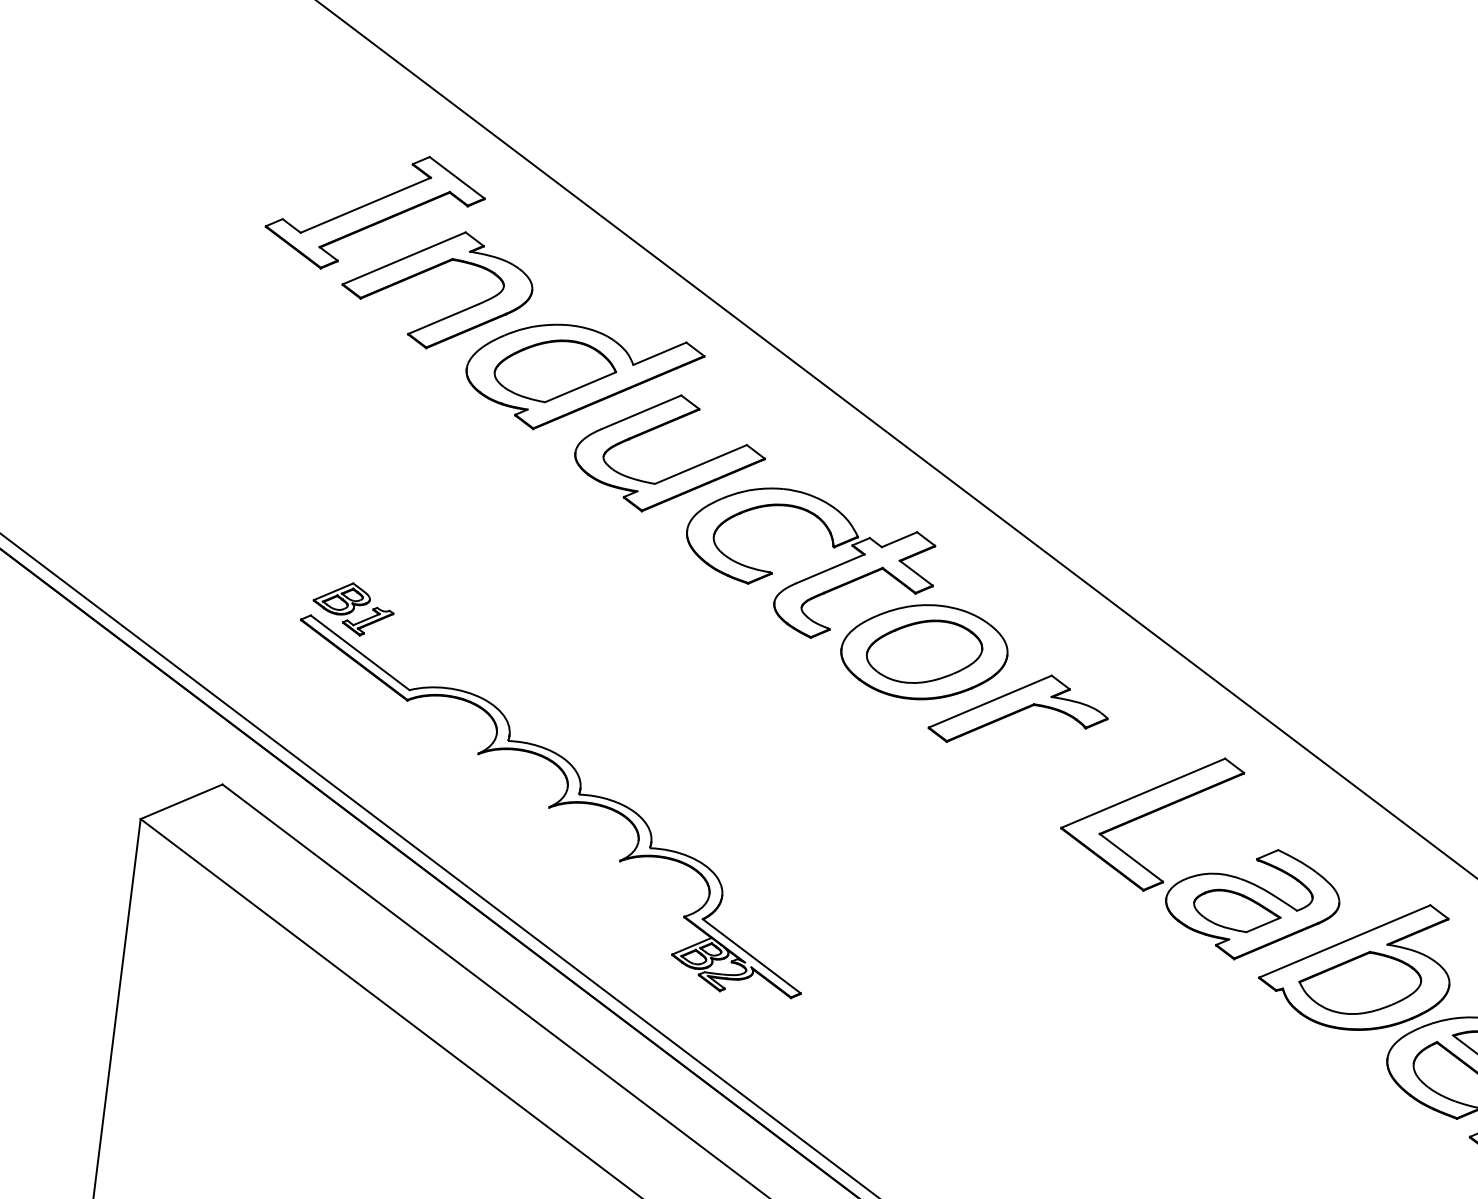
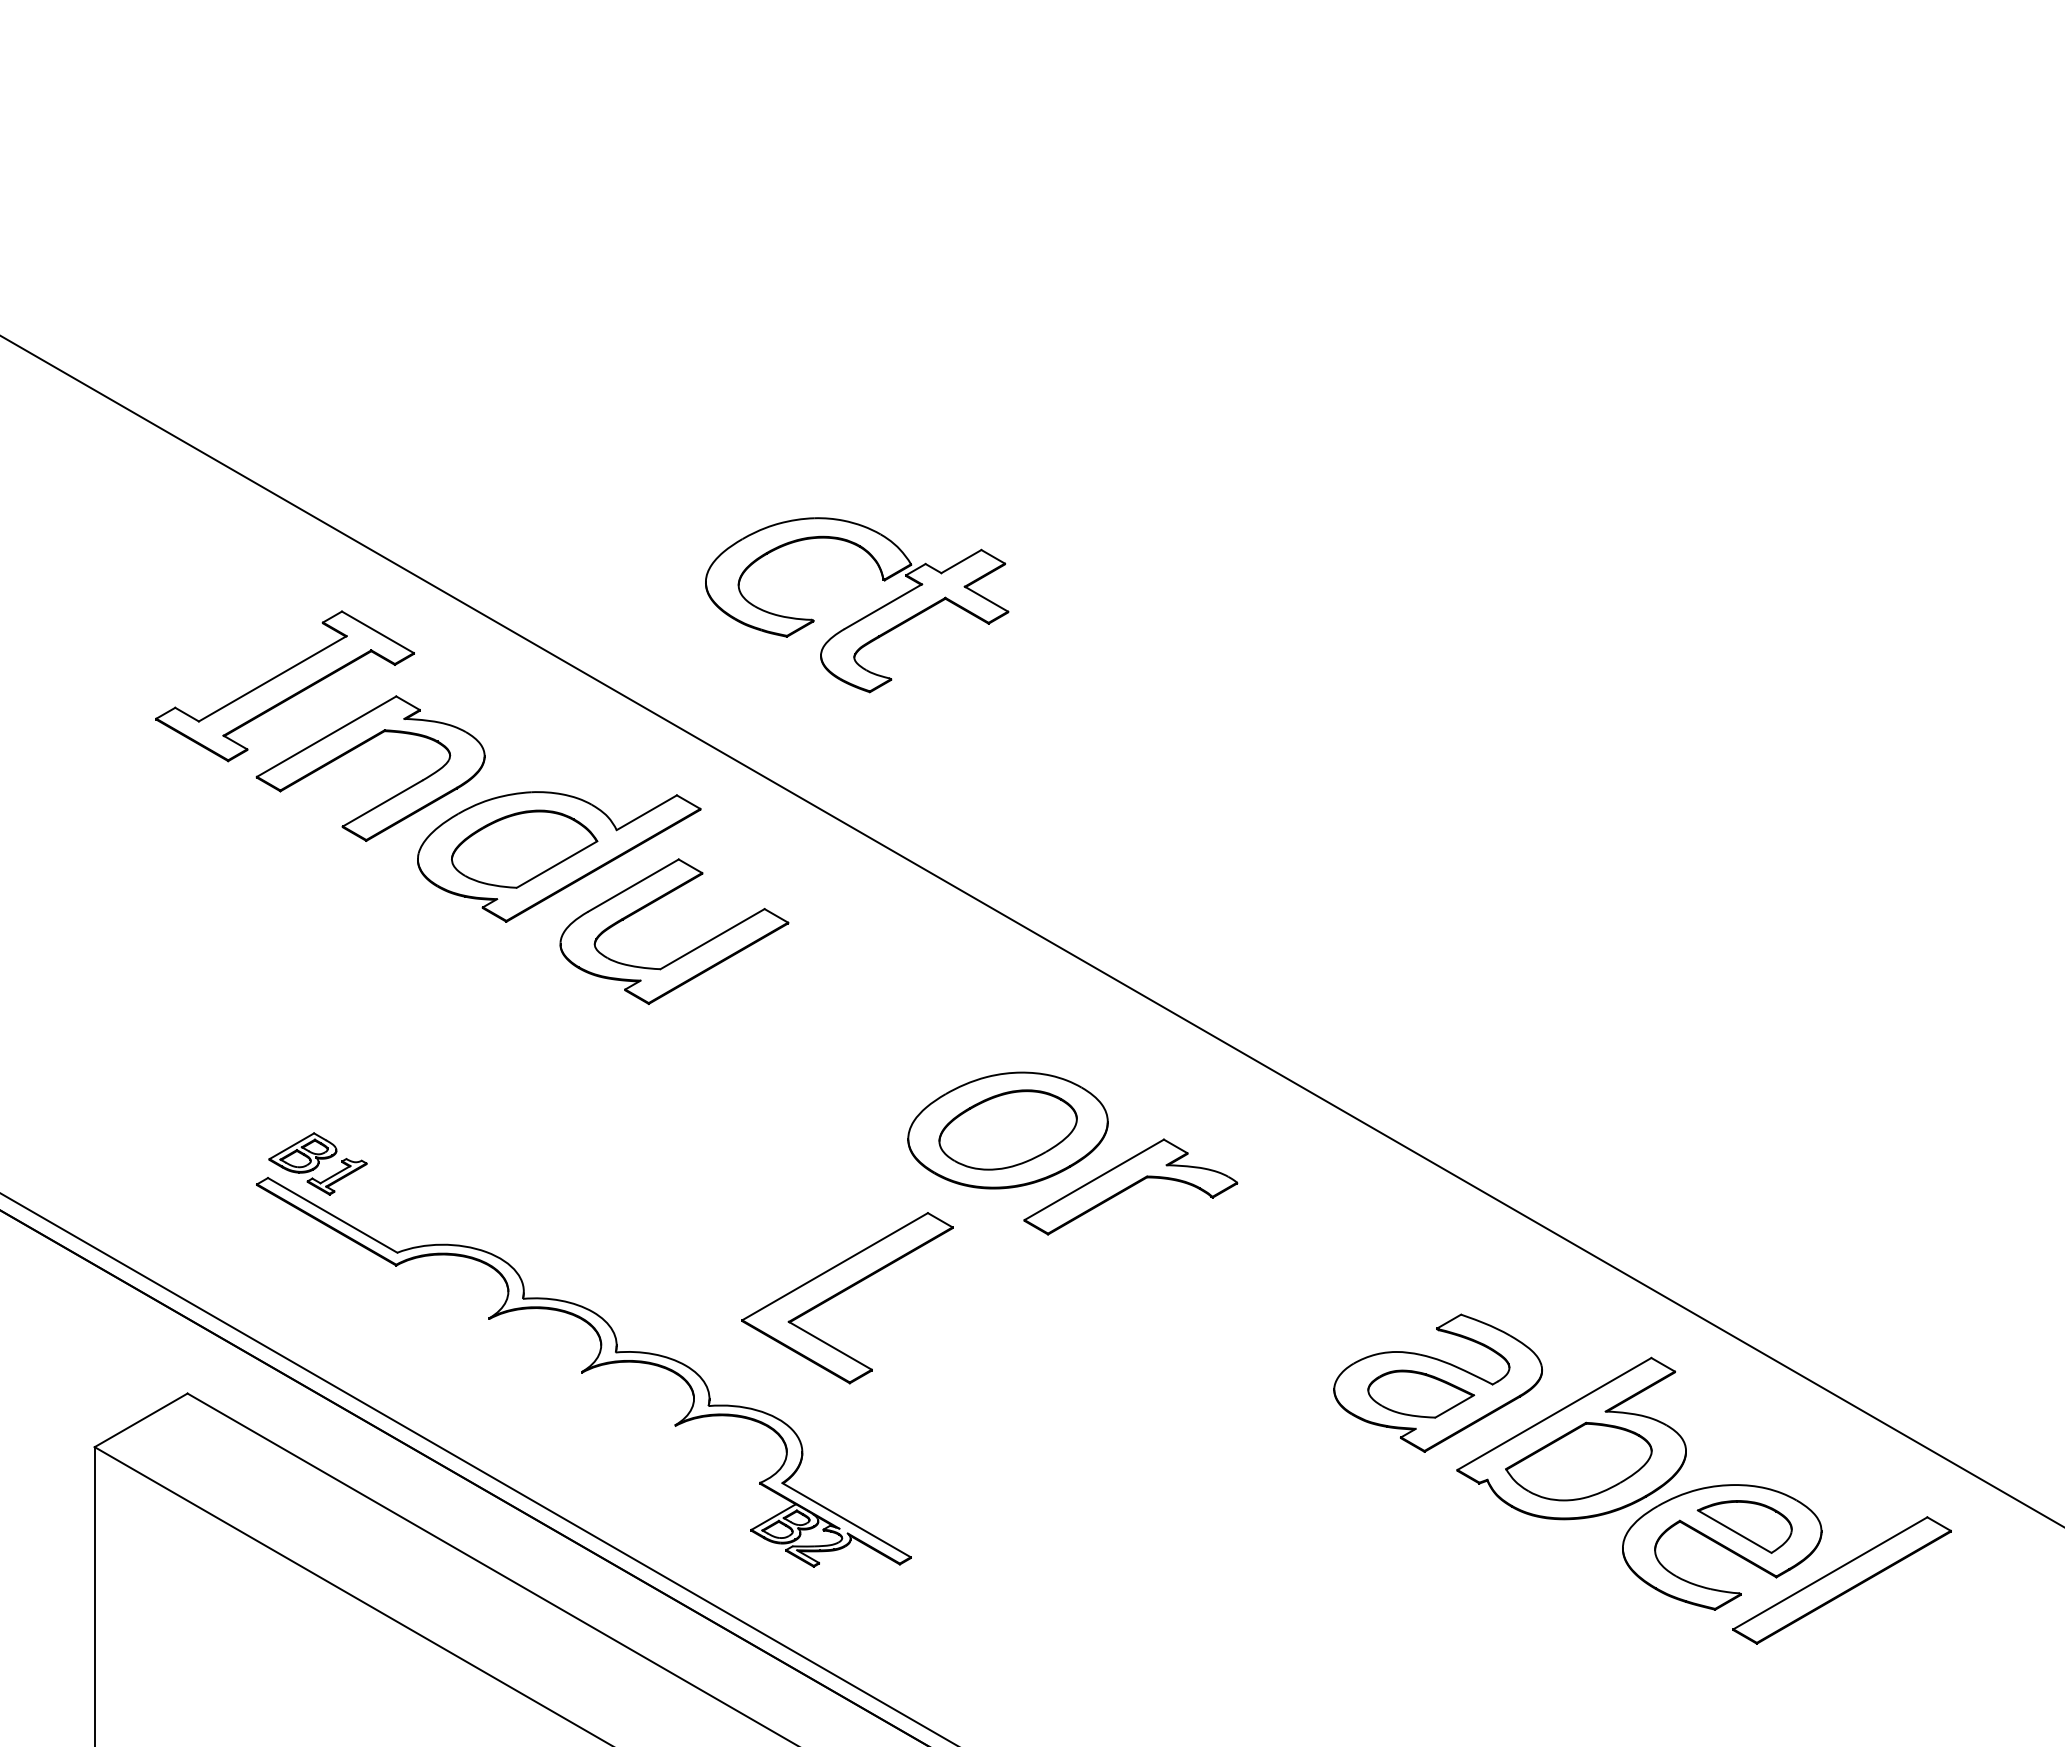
part: (815, 574) -> (865, 615), moved
part: (1147, 815) -> (843, 1292), moved

